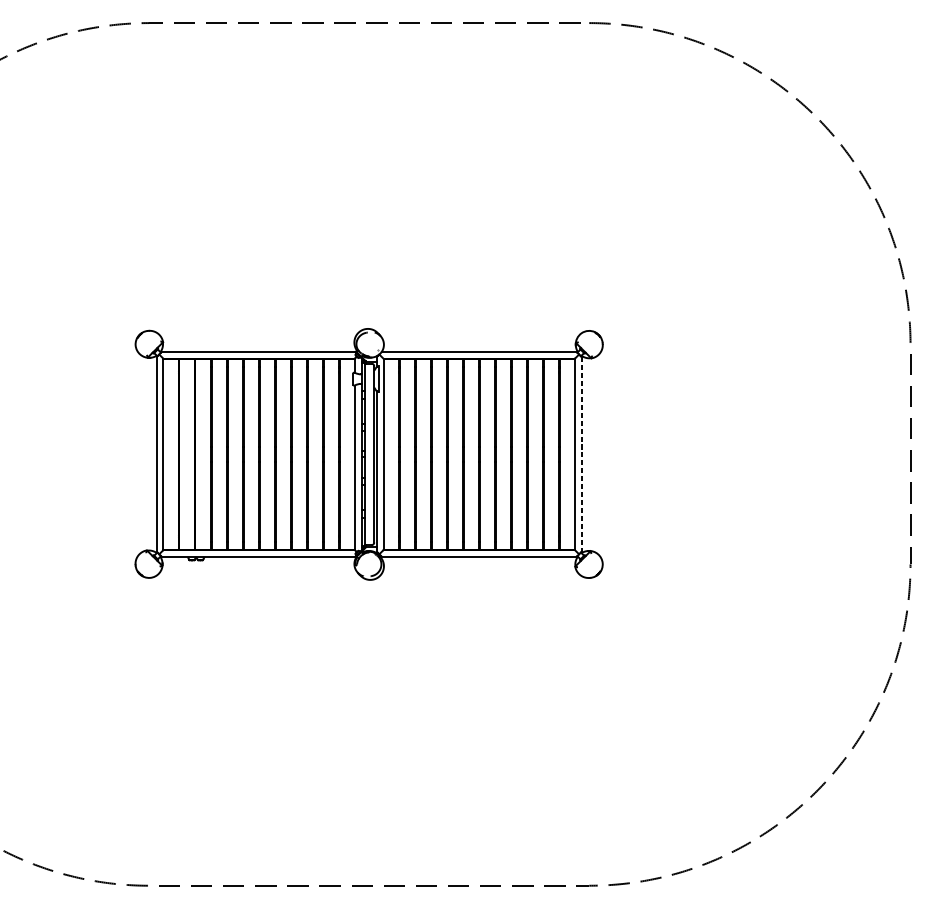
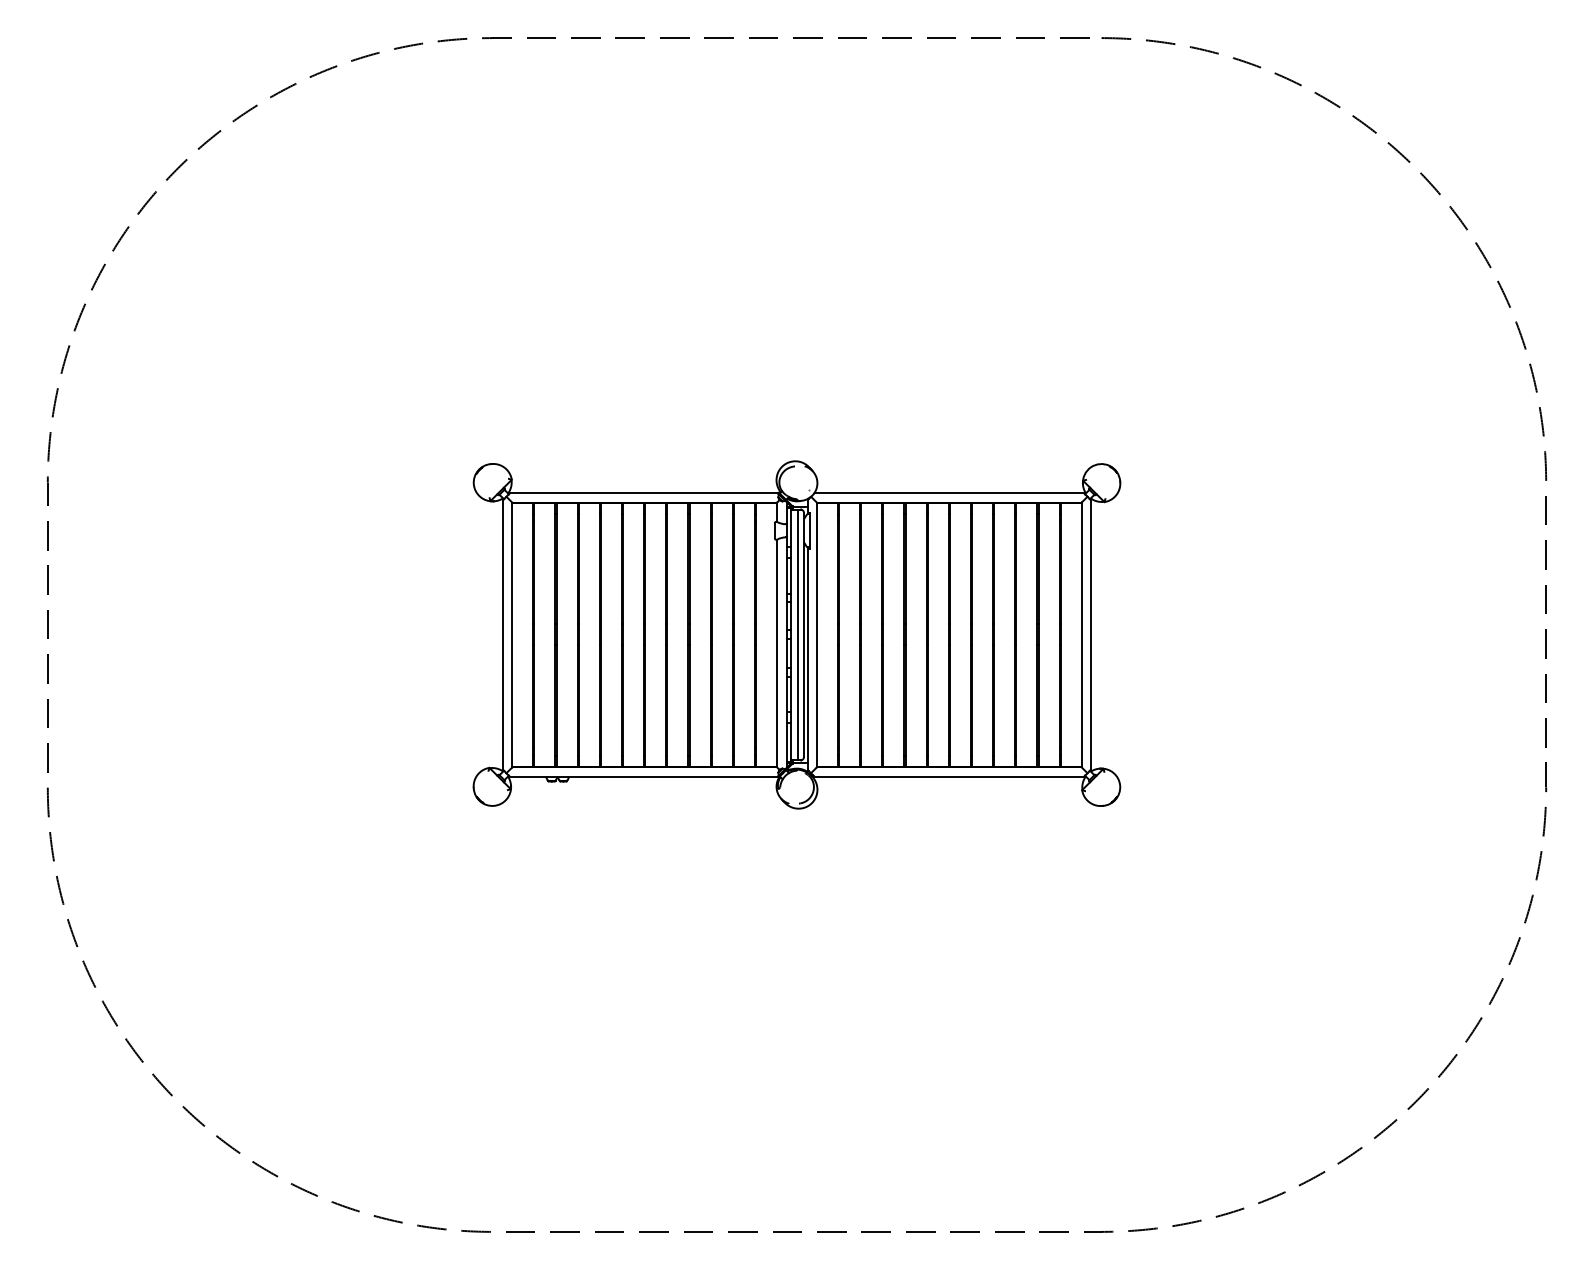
line: (369, 454) -> (797, 634), added
line: (581, 454) -> (1091, 635), dashed -> solid

